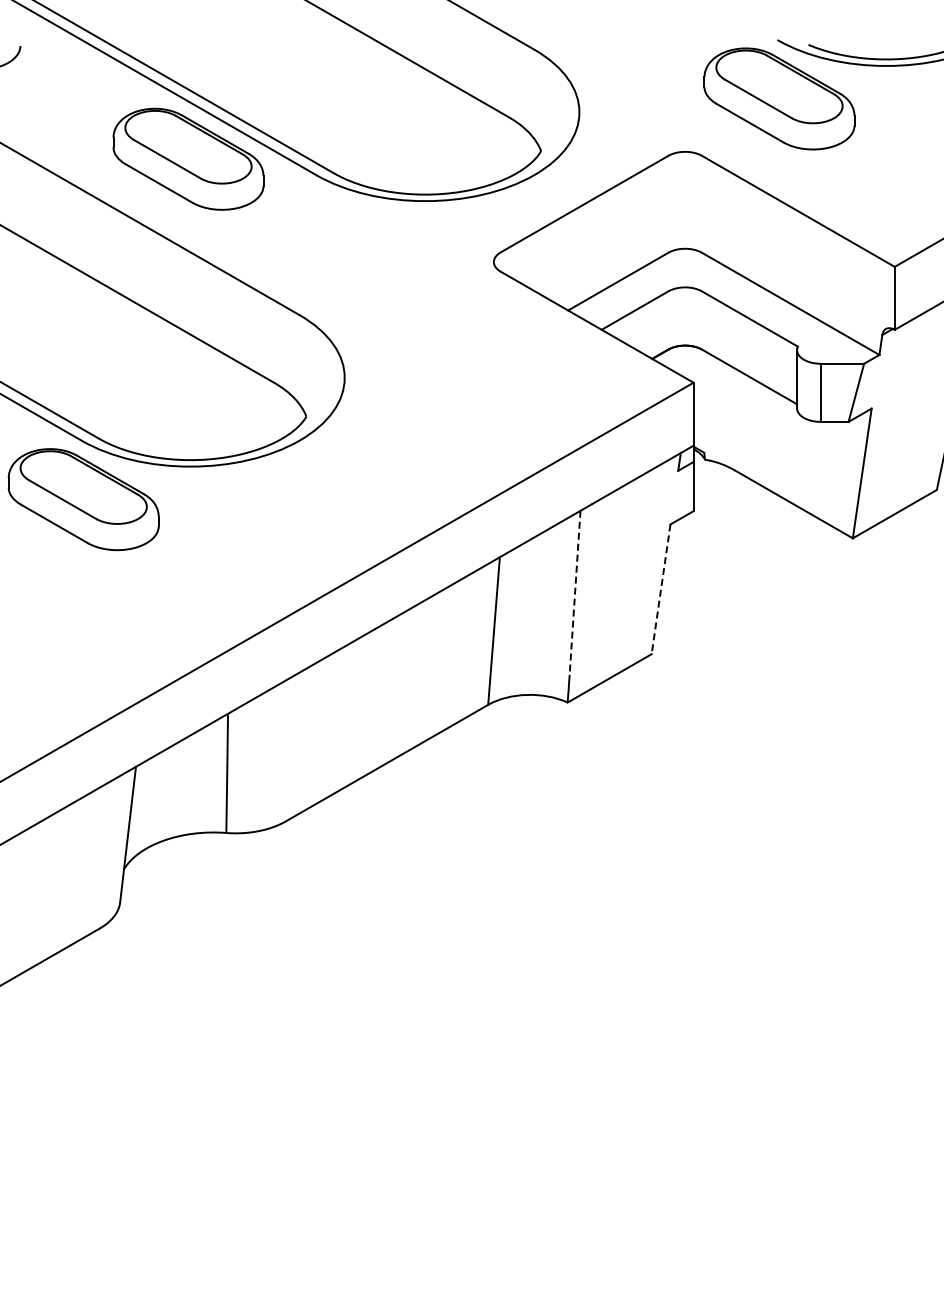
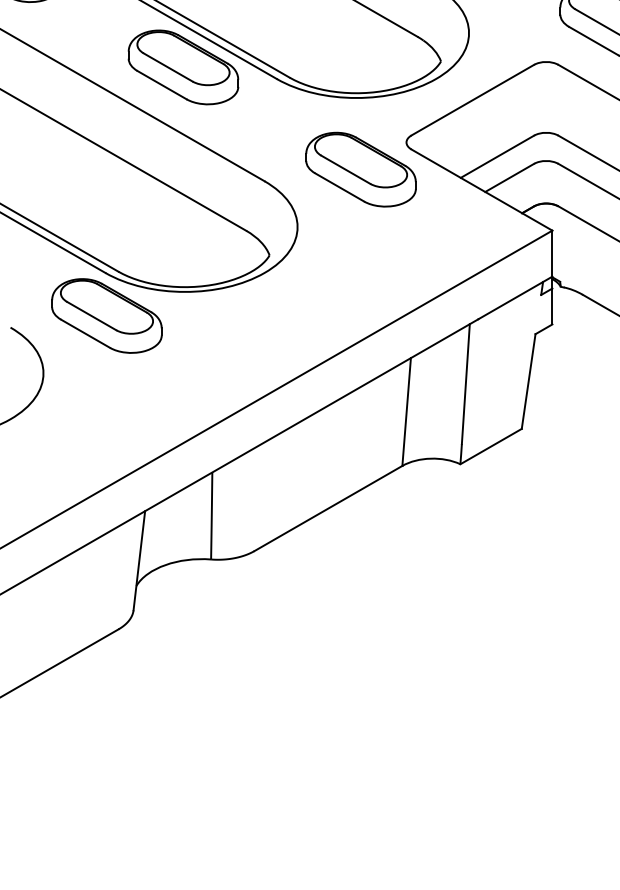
part: (431, 298) -> (360, 169), added
line: (661, 589) -> (528, 381), dashed -> solid
line: (575, 593) -> (466, 384), dashed -> solid

